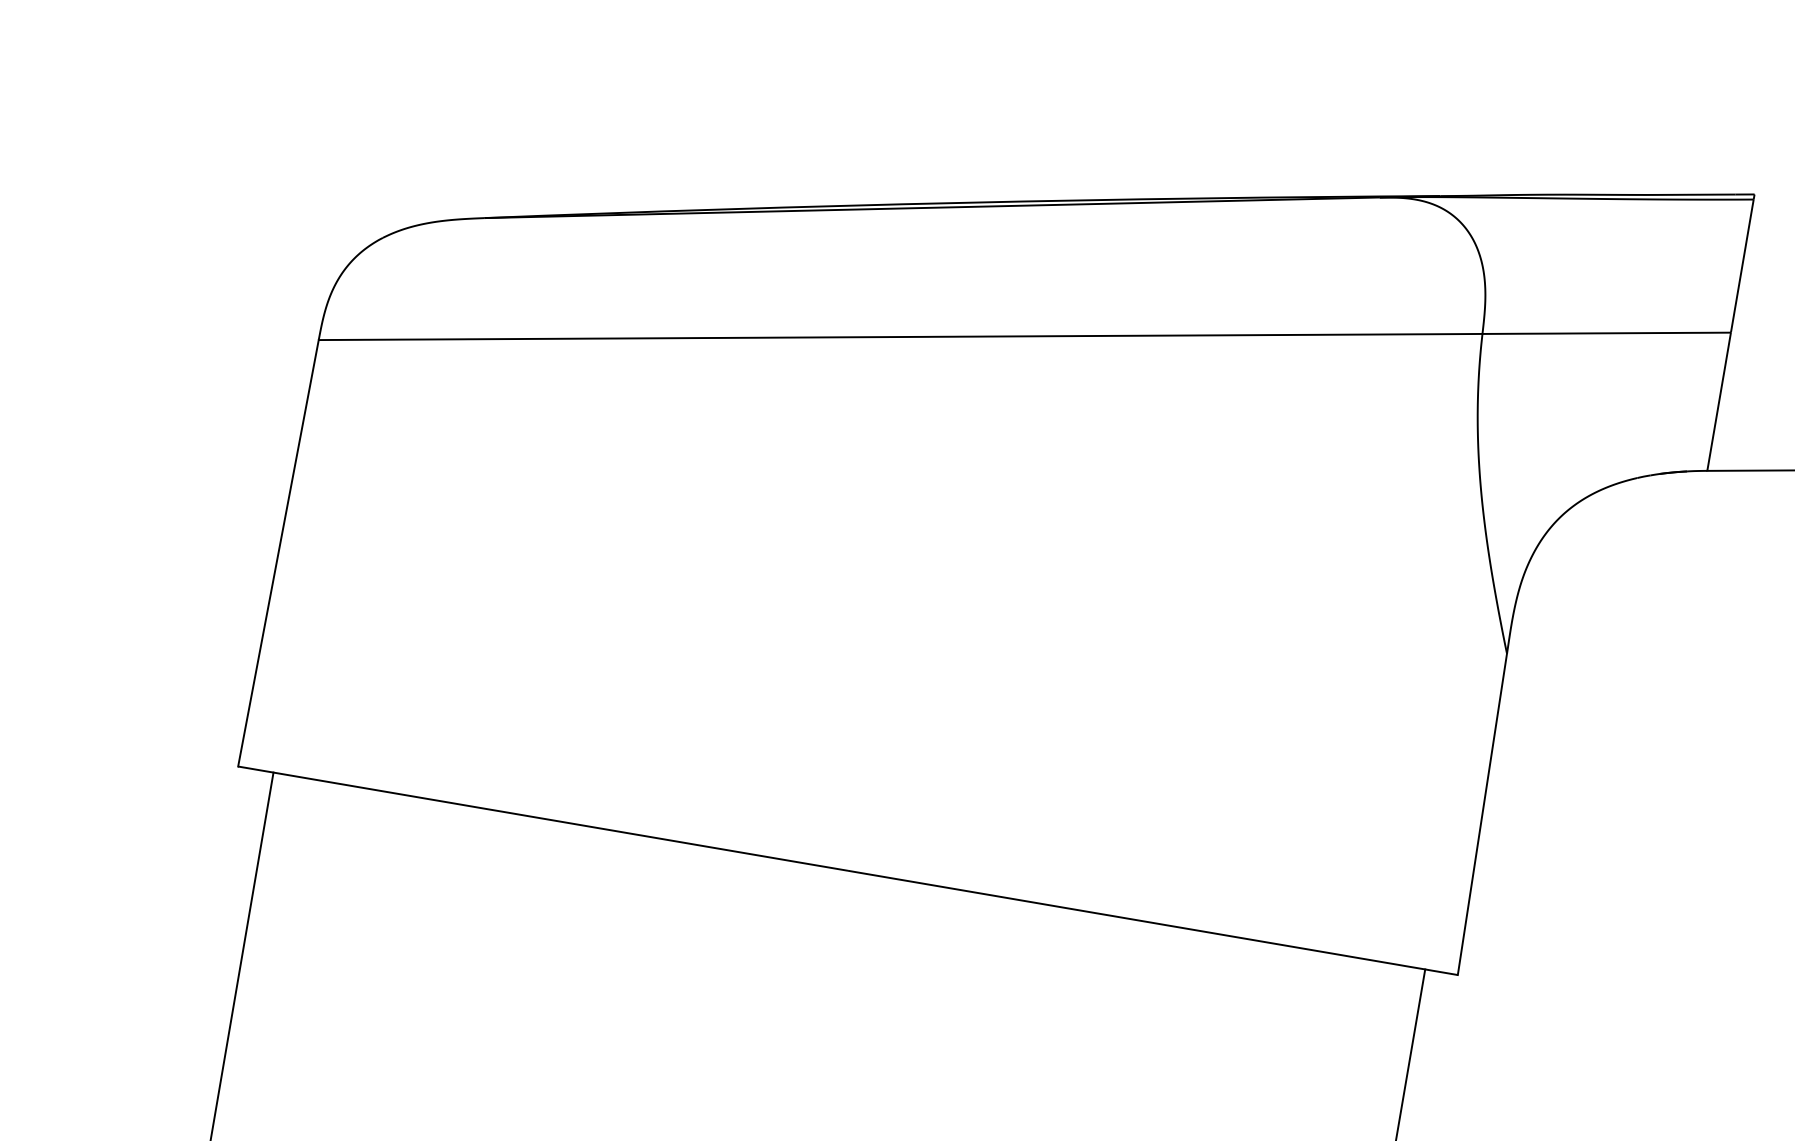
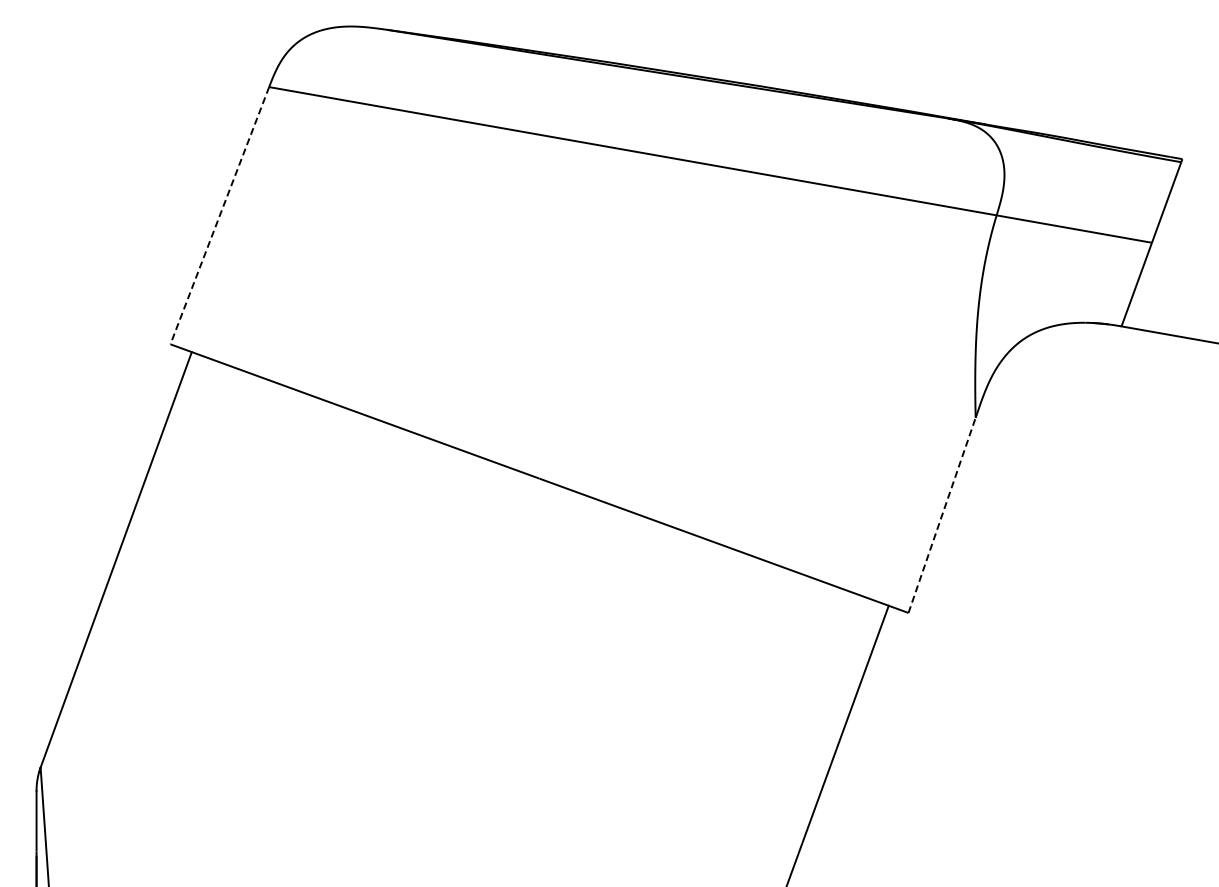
line: (277, 553) -> (219, 215), solid -> dashed
line: (1482, 812) -> (942, 514), solid -> dashed

